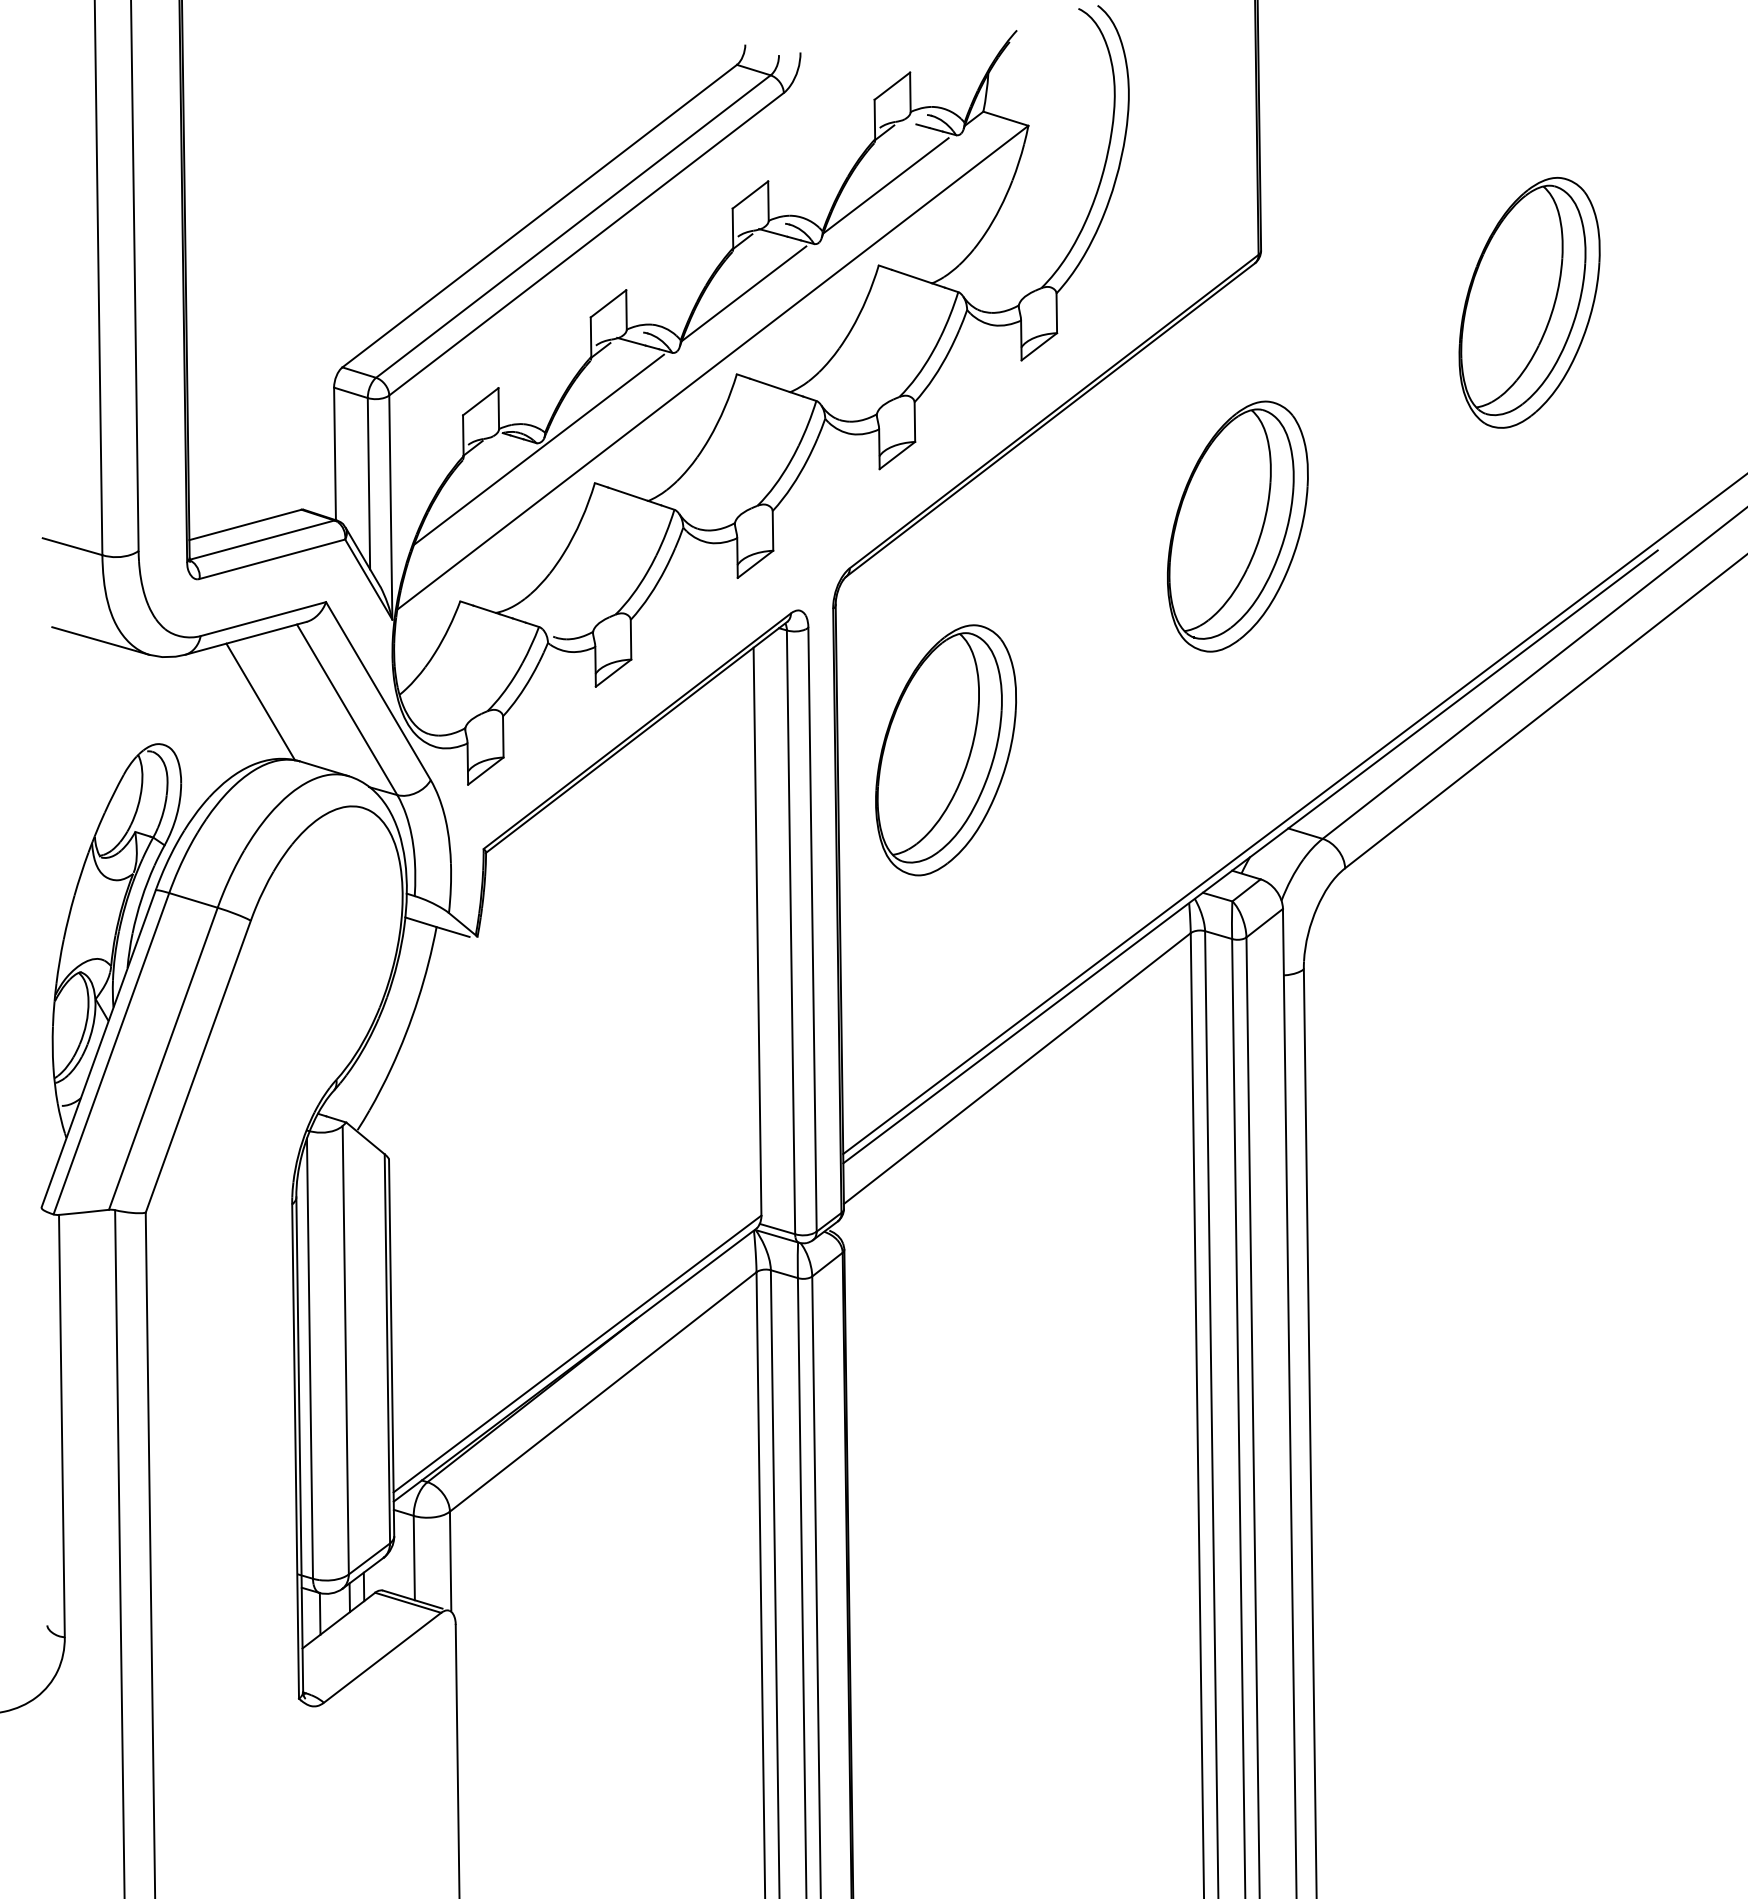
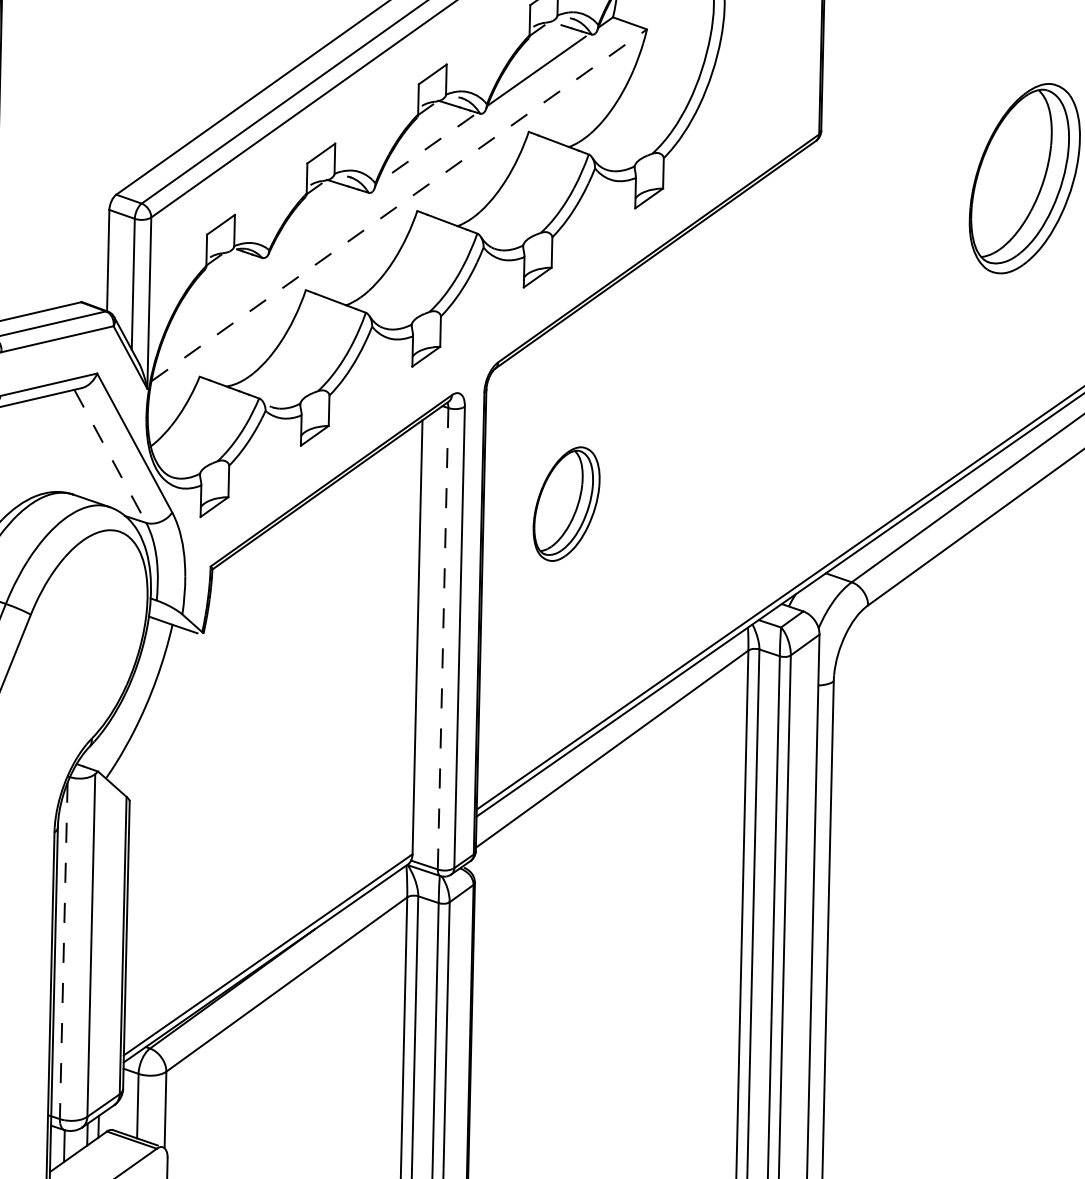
line: (743, 294) -> (424, 150), solid -> dashed
line: (713, 367) -> (399, 205), solid -> dashed
line: (539, 449) -> (264, 262), removed
part: (1237, 526) -> (795, 341), removed
line: (260, 701) -> (44, 447), removed
line: (347, 709) -> (110, 456), solid -> dashed
part: (945, 750) -> (566, 504), size x0.6
line: (791, 932) -> (443, 638), solid -> dashed
line: (309, 1359) -> (63, 951), solid -> dashed

